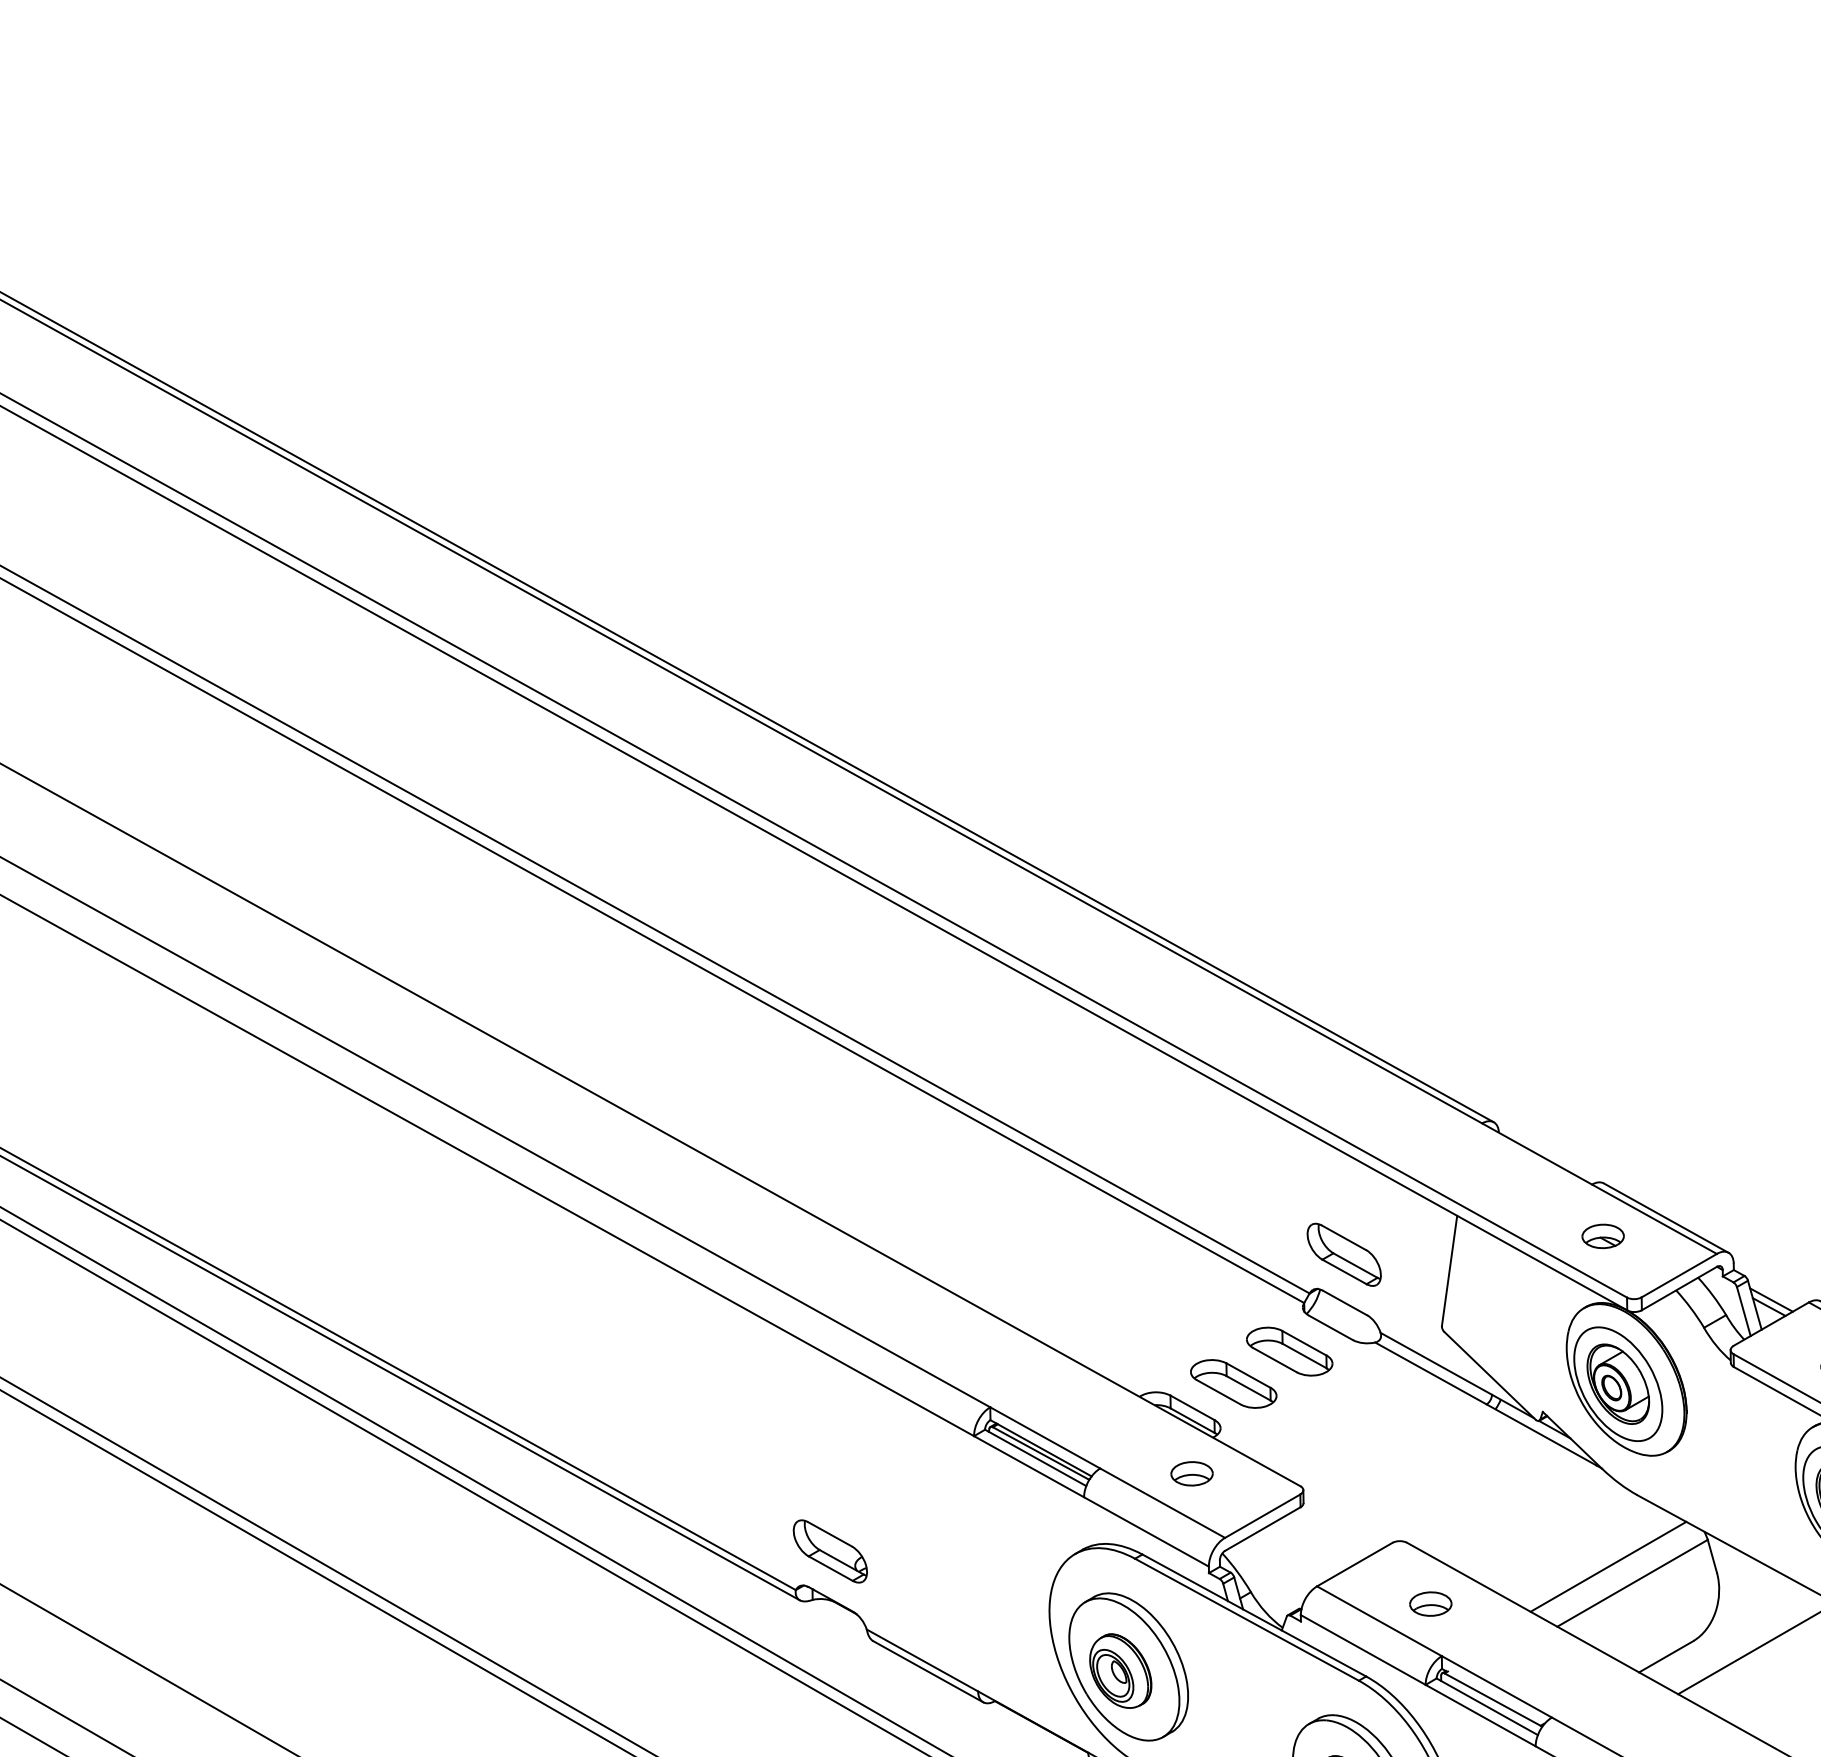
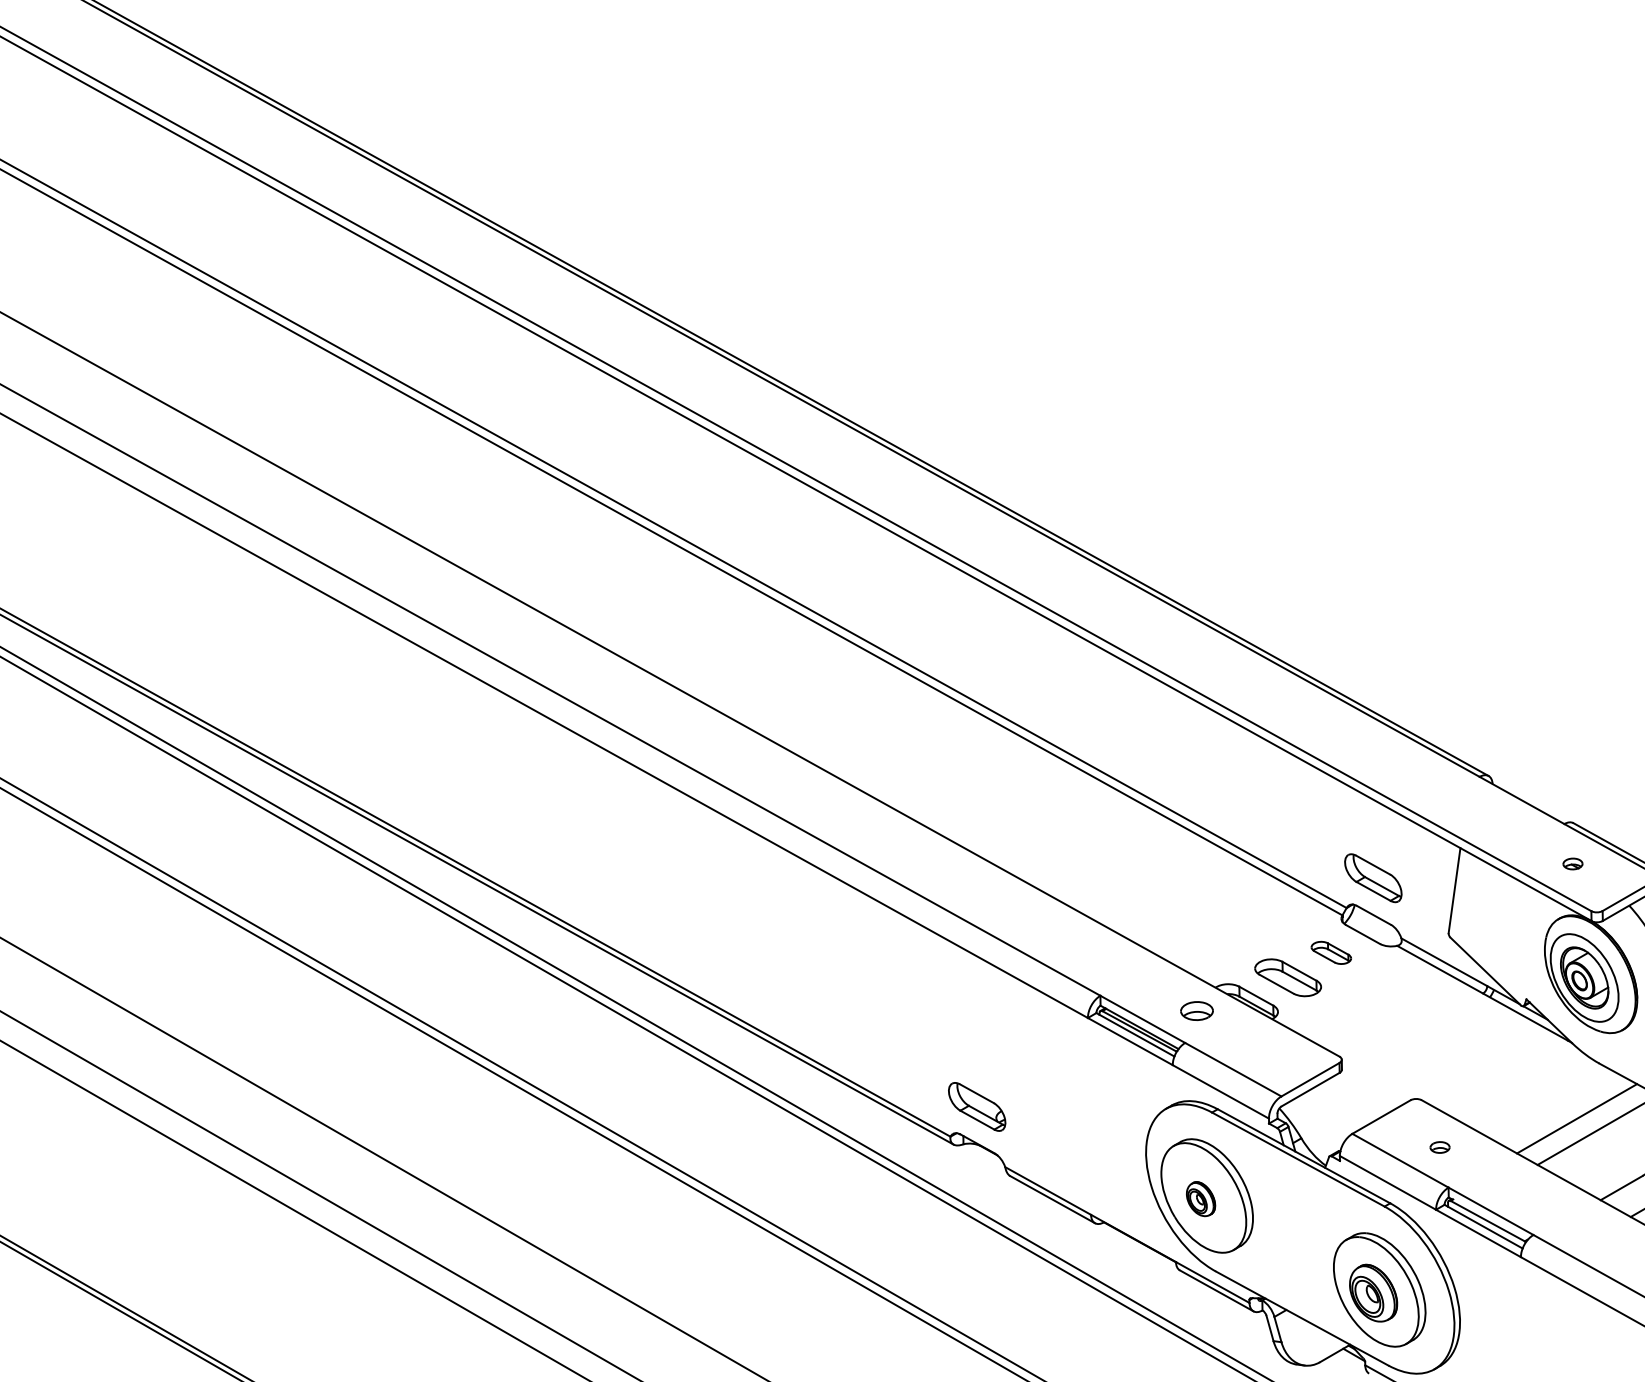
part: (1602, 1235) -> (1572, 863), size x0.6
part: (1289, 1351) -> (1331, 952), size x0.6
part: (1191, 1473) -> (1196, 1010), moved
part: (1430, 1604) -> (1439, 1147), size x0.6
part: (1120, 1670) -> (1200, 1198), size x0.6

